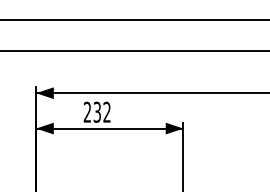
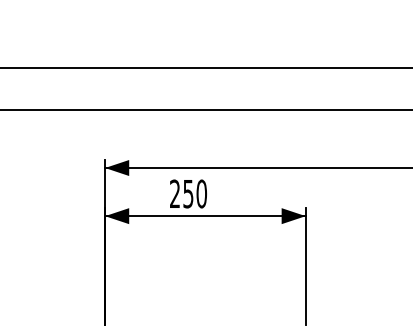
text: (101, 111) -> (194, 193), 232 -> 250

